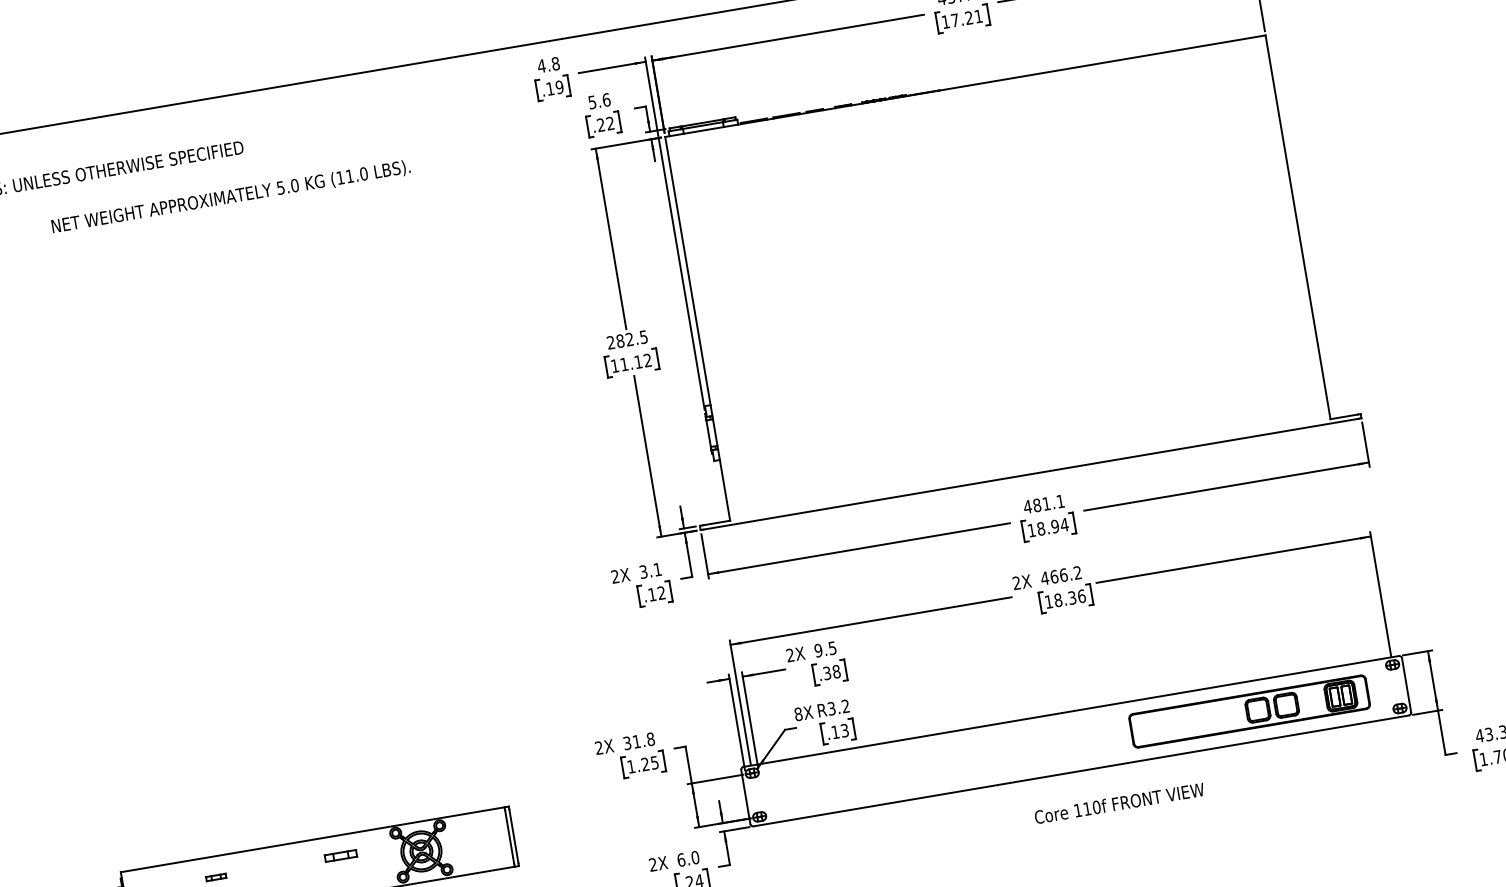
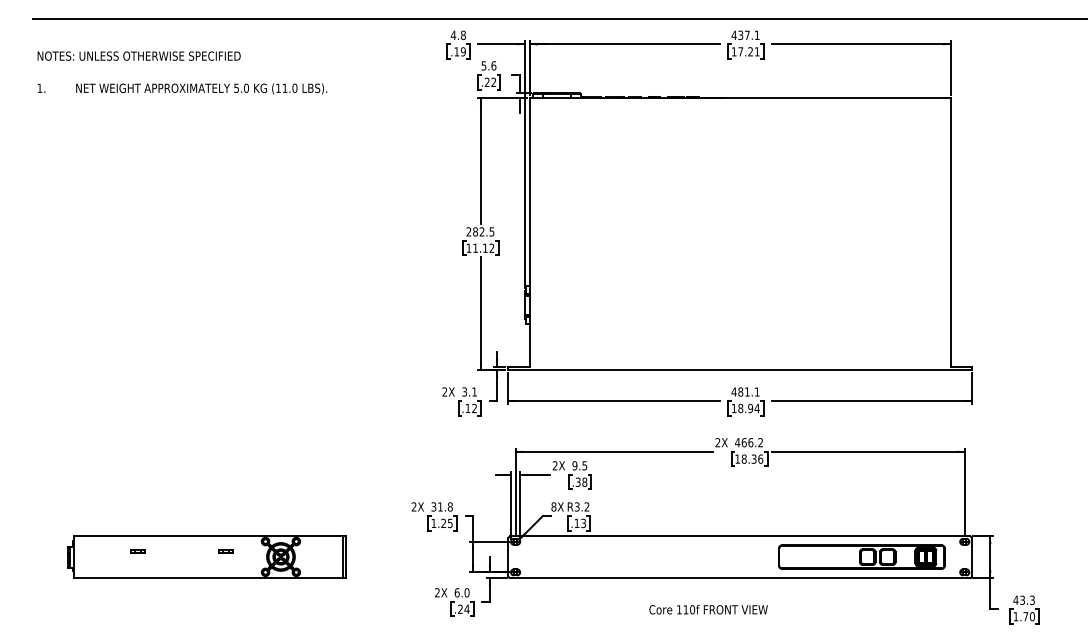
text: (230, 196) -> (201, 88), moved
text: (1119, 803) -> (708, 609), moved
part: (341, 857) -> (225, 551), size x0.62

